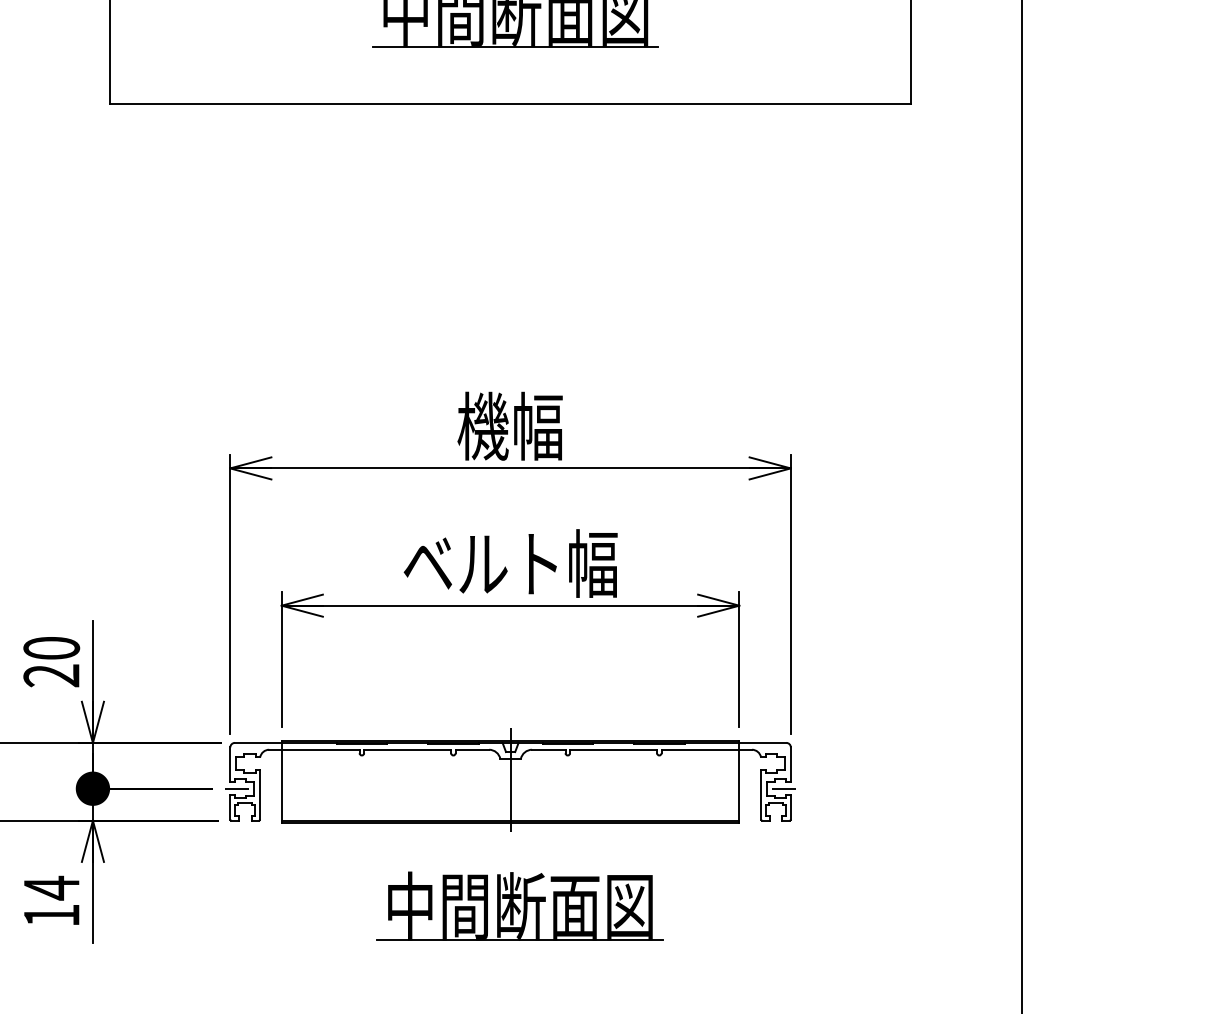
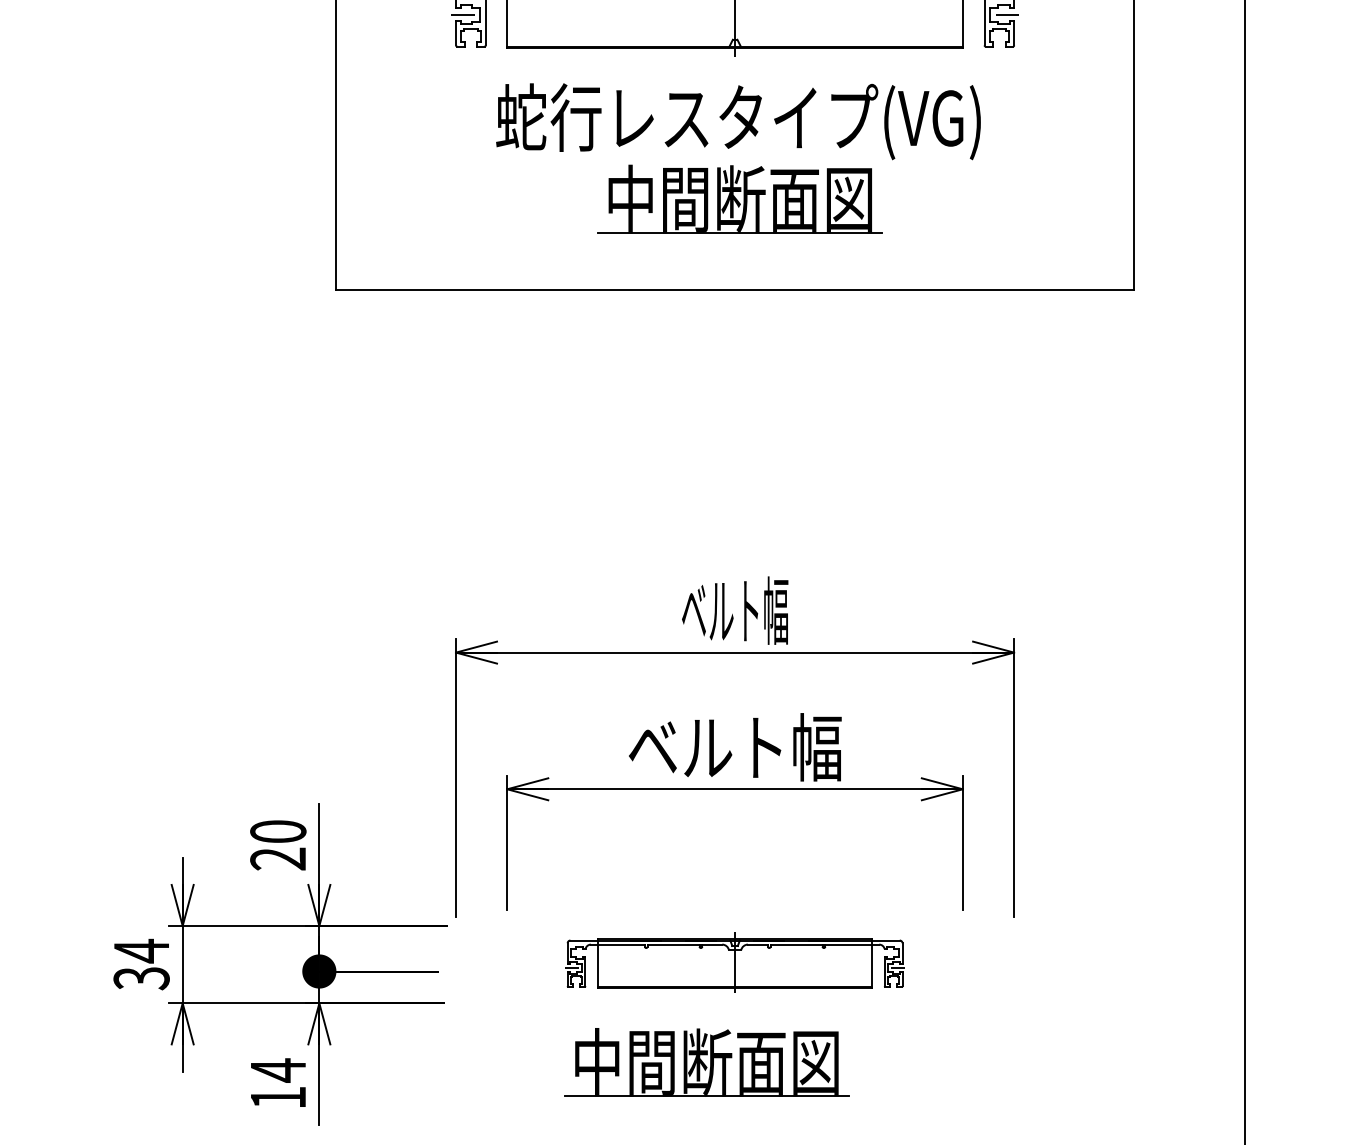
text: (510, 426) -> (735, 610), 機幅 -> ベルト幅
part: (509, 779) -> (734, 962), size x0.6
part: (519, 906) -> (706, 1062), moved

